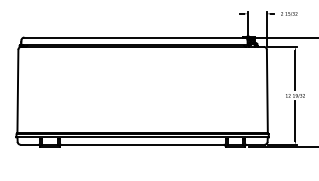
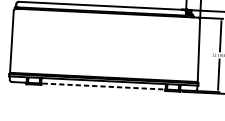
line: (143, 144) -> (104, 86), solid -> dashed

